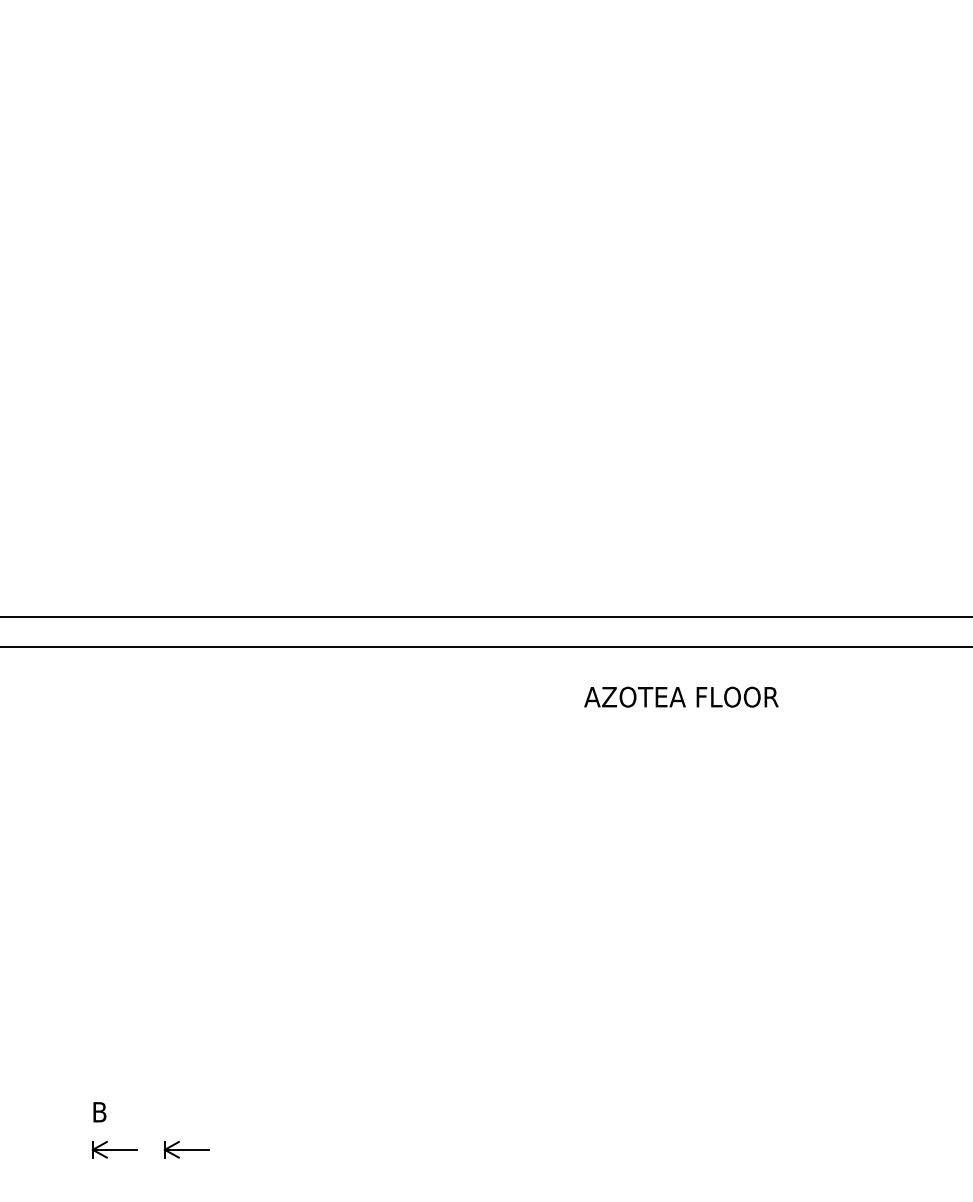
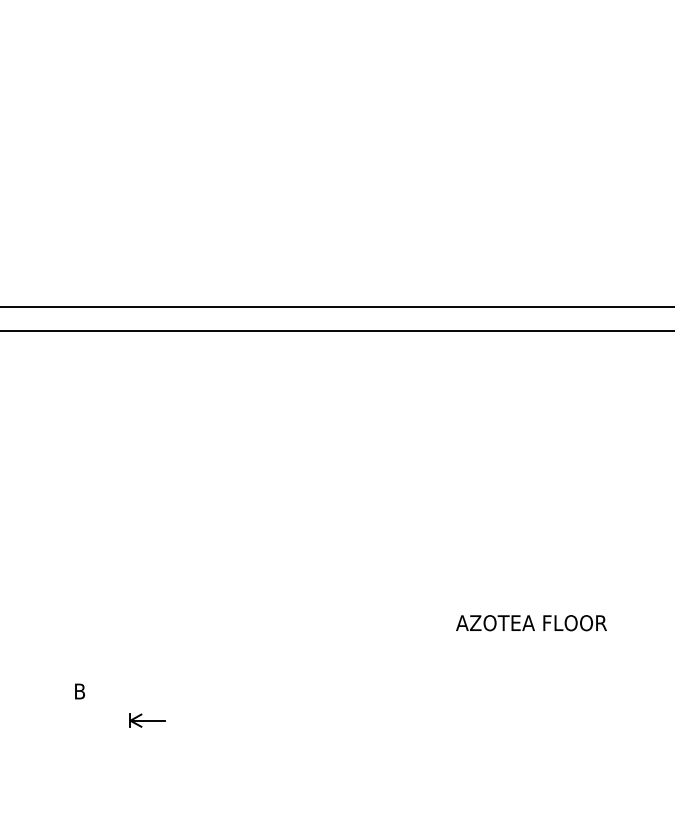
text: (681, 696) -> (531, 622), moved
part: (114, 1149) -> (91, 720), removed

